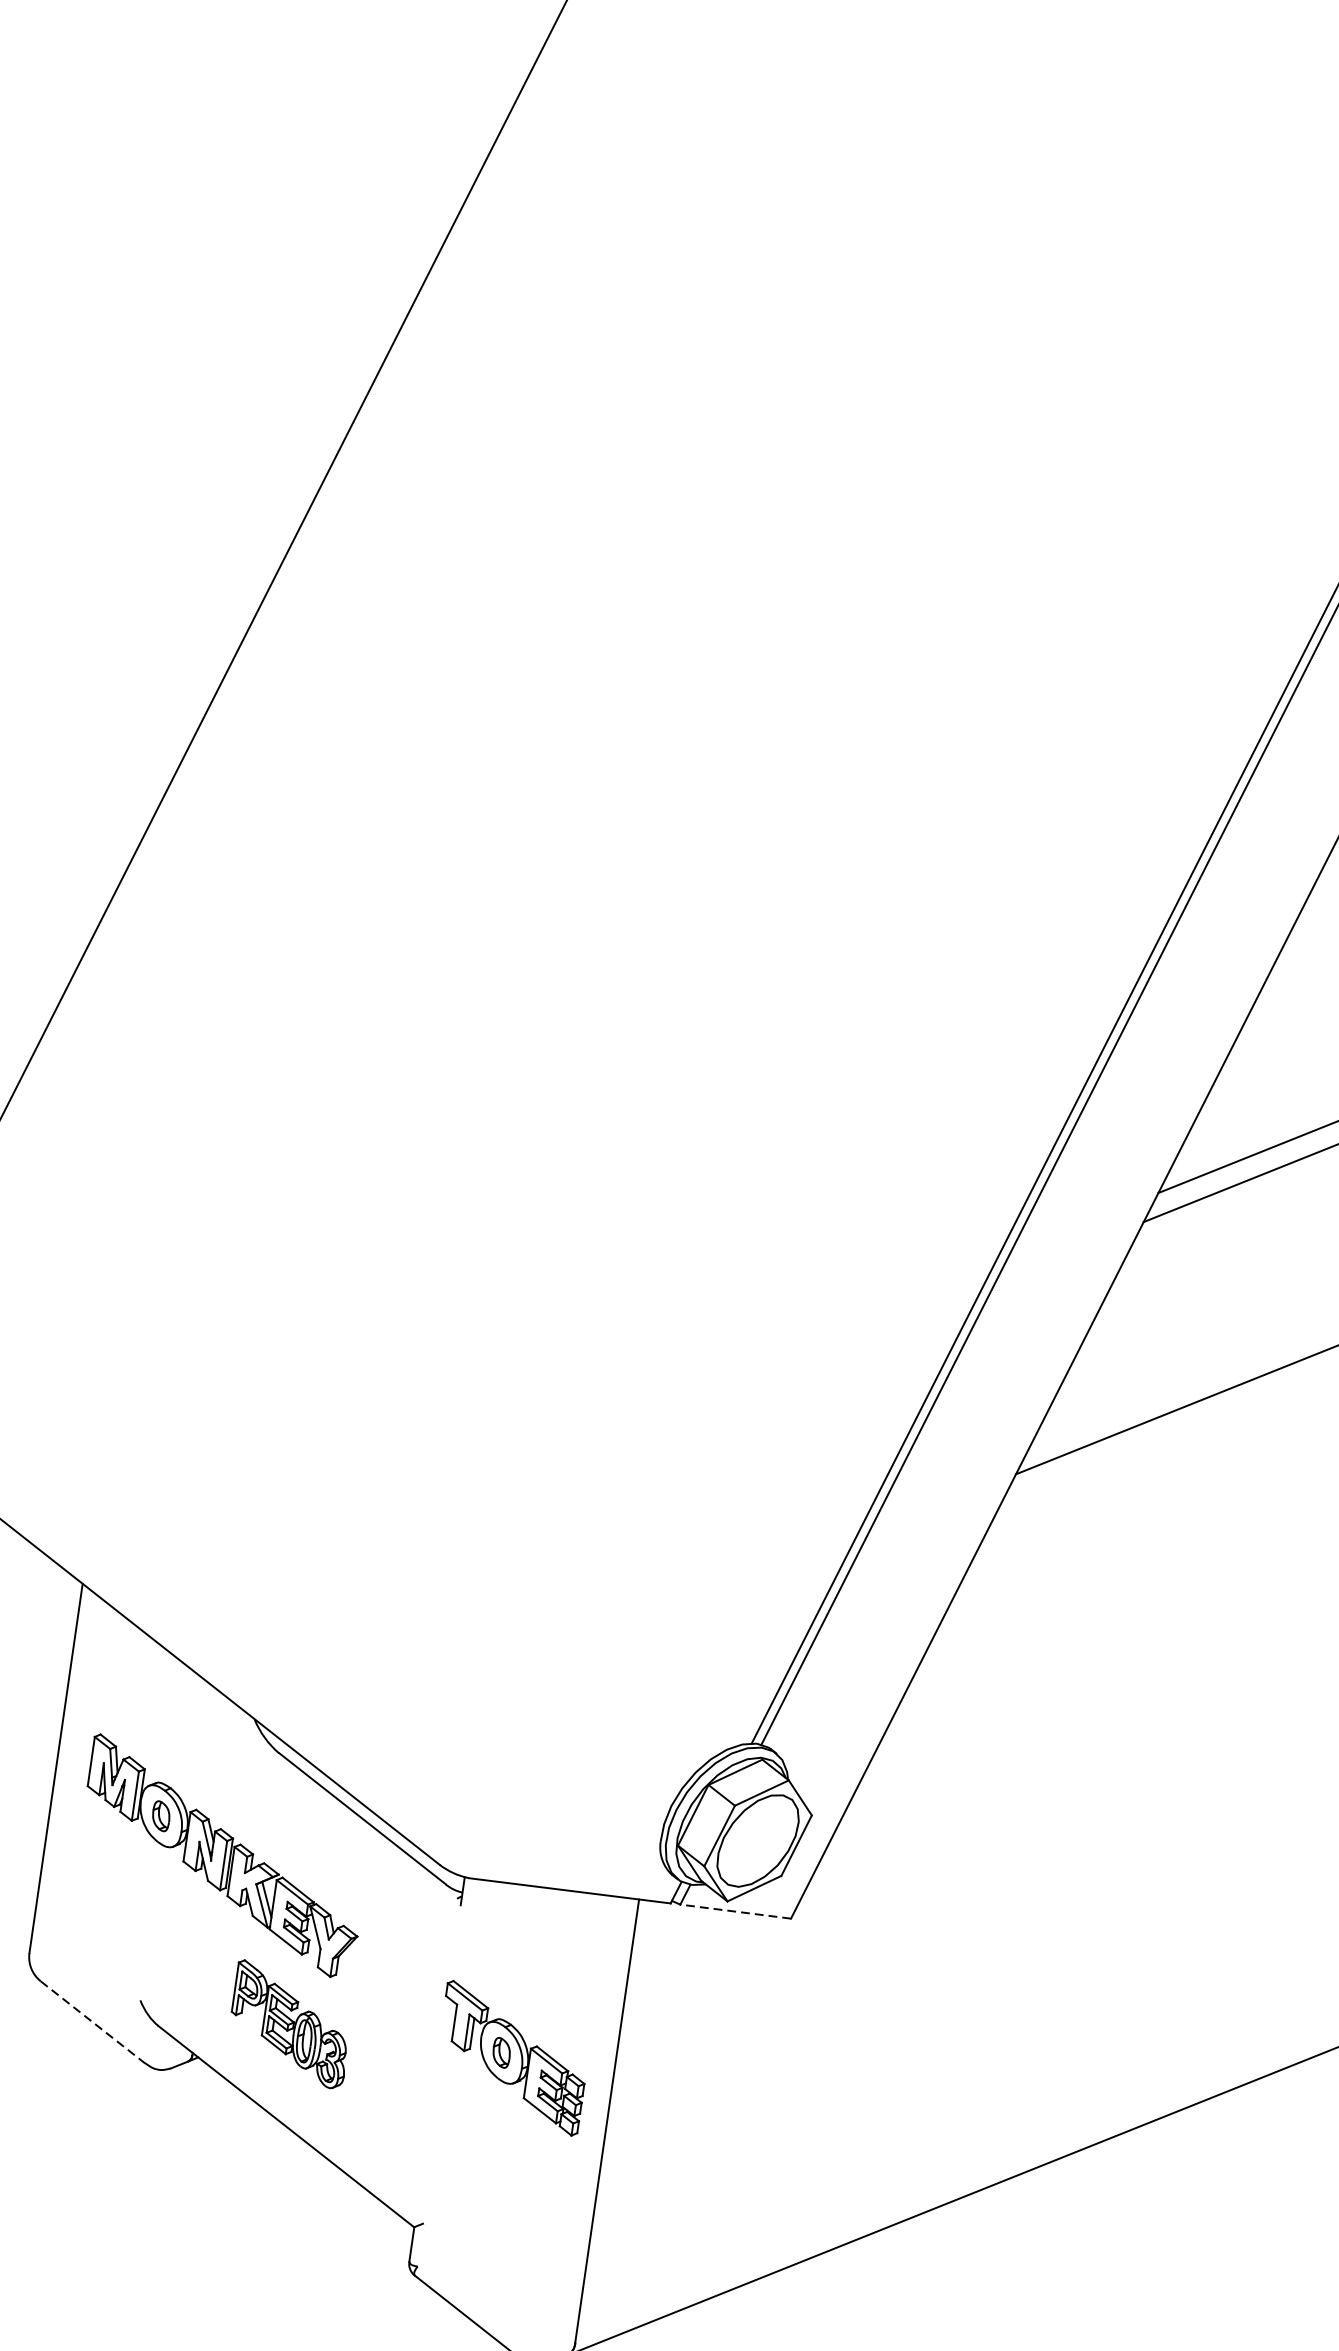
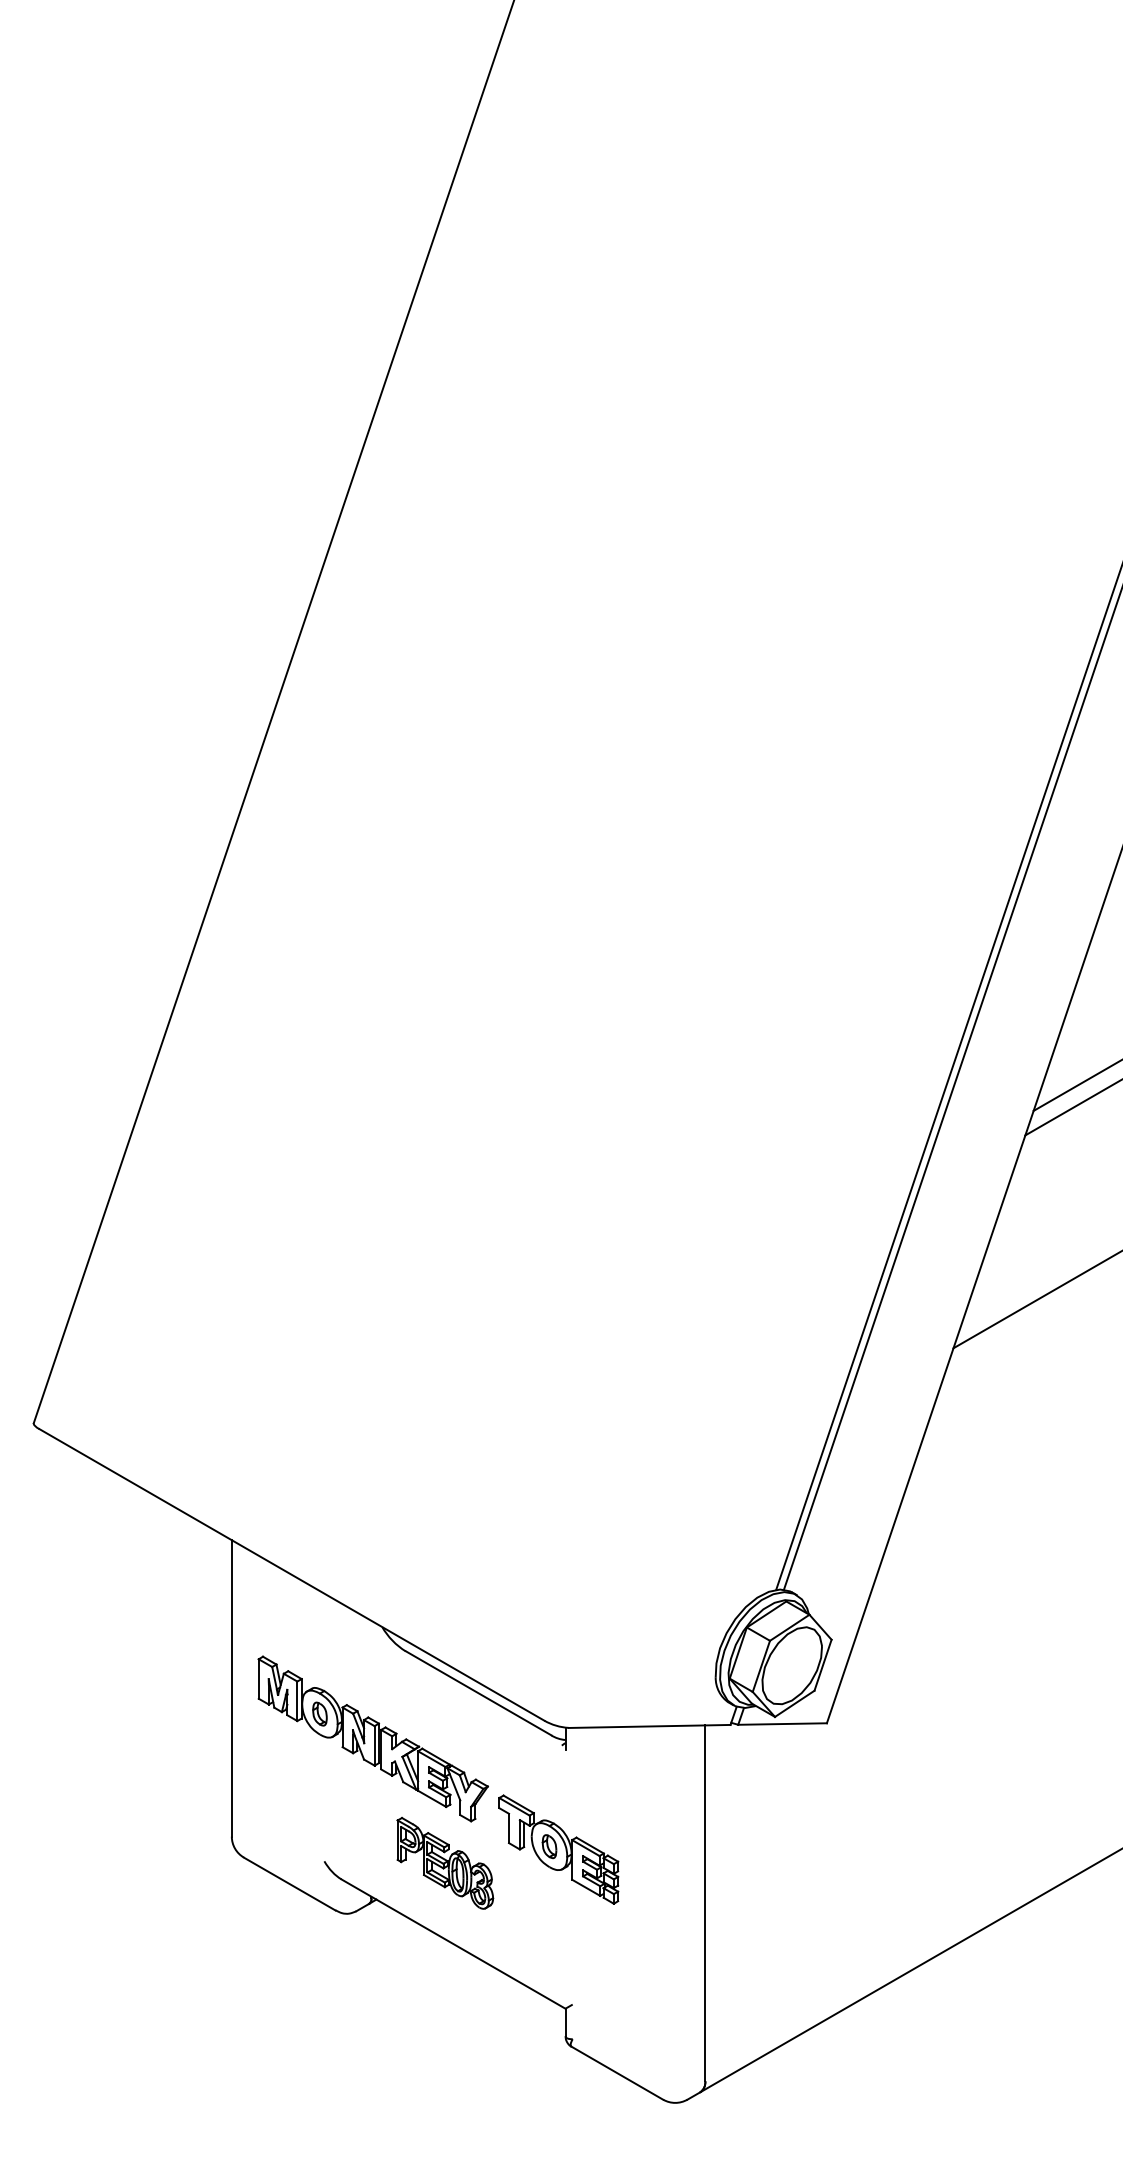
line: (735, 1912) -> (782, 1724), dashed -> solid
line: (92, 2022) -> (289, 1884), dashed -> solid
part: (512, 2058) -> (558, 1849), moved

